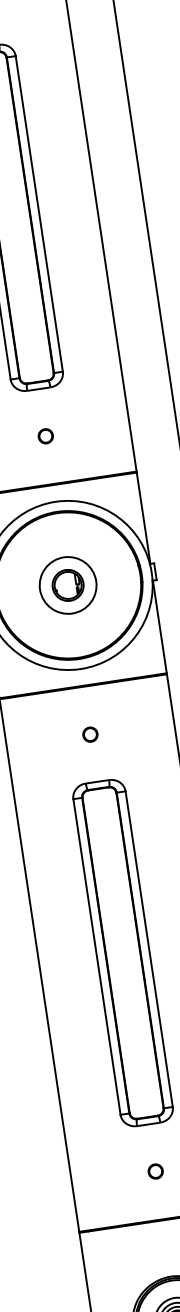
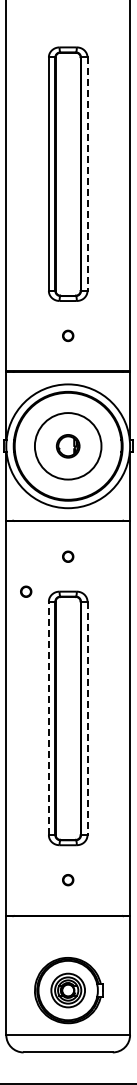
line: (39, 214) -> (87, 174), solid -> dashed
circle: (68, 585) -> (68, 446), size x1.6
part: (41, 790) -> (26, 591), added
line: (149, 949) -> (87, 718), solid -> dashed
line: (96, 957) -> (48, 718), solid -> dashed

